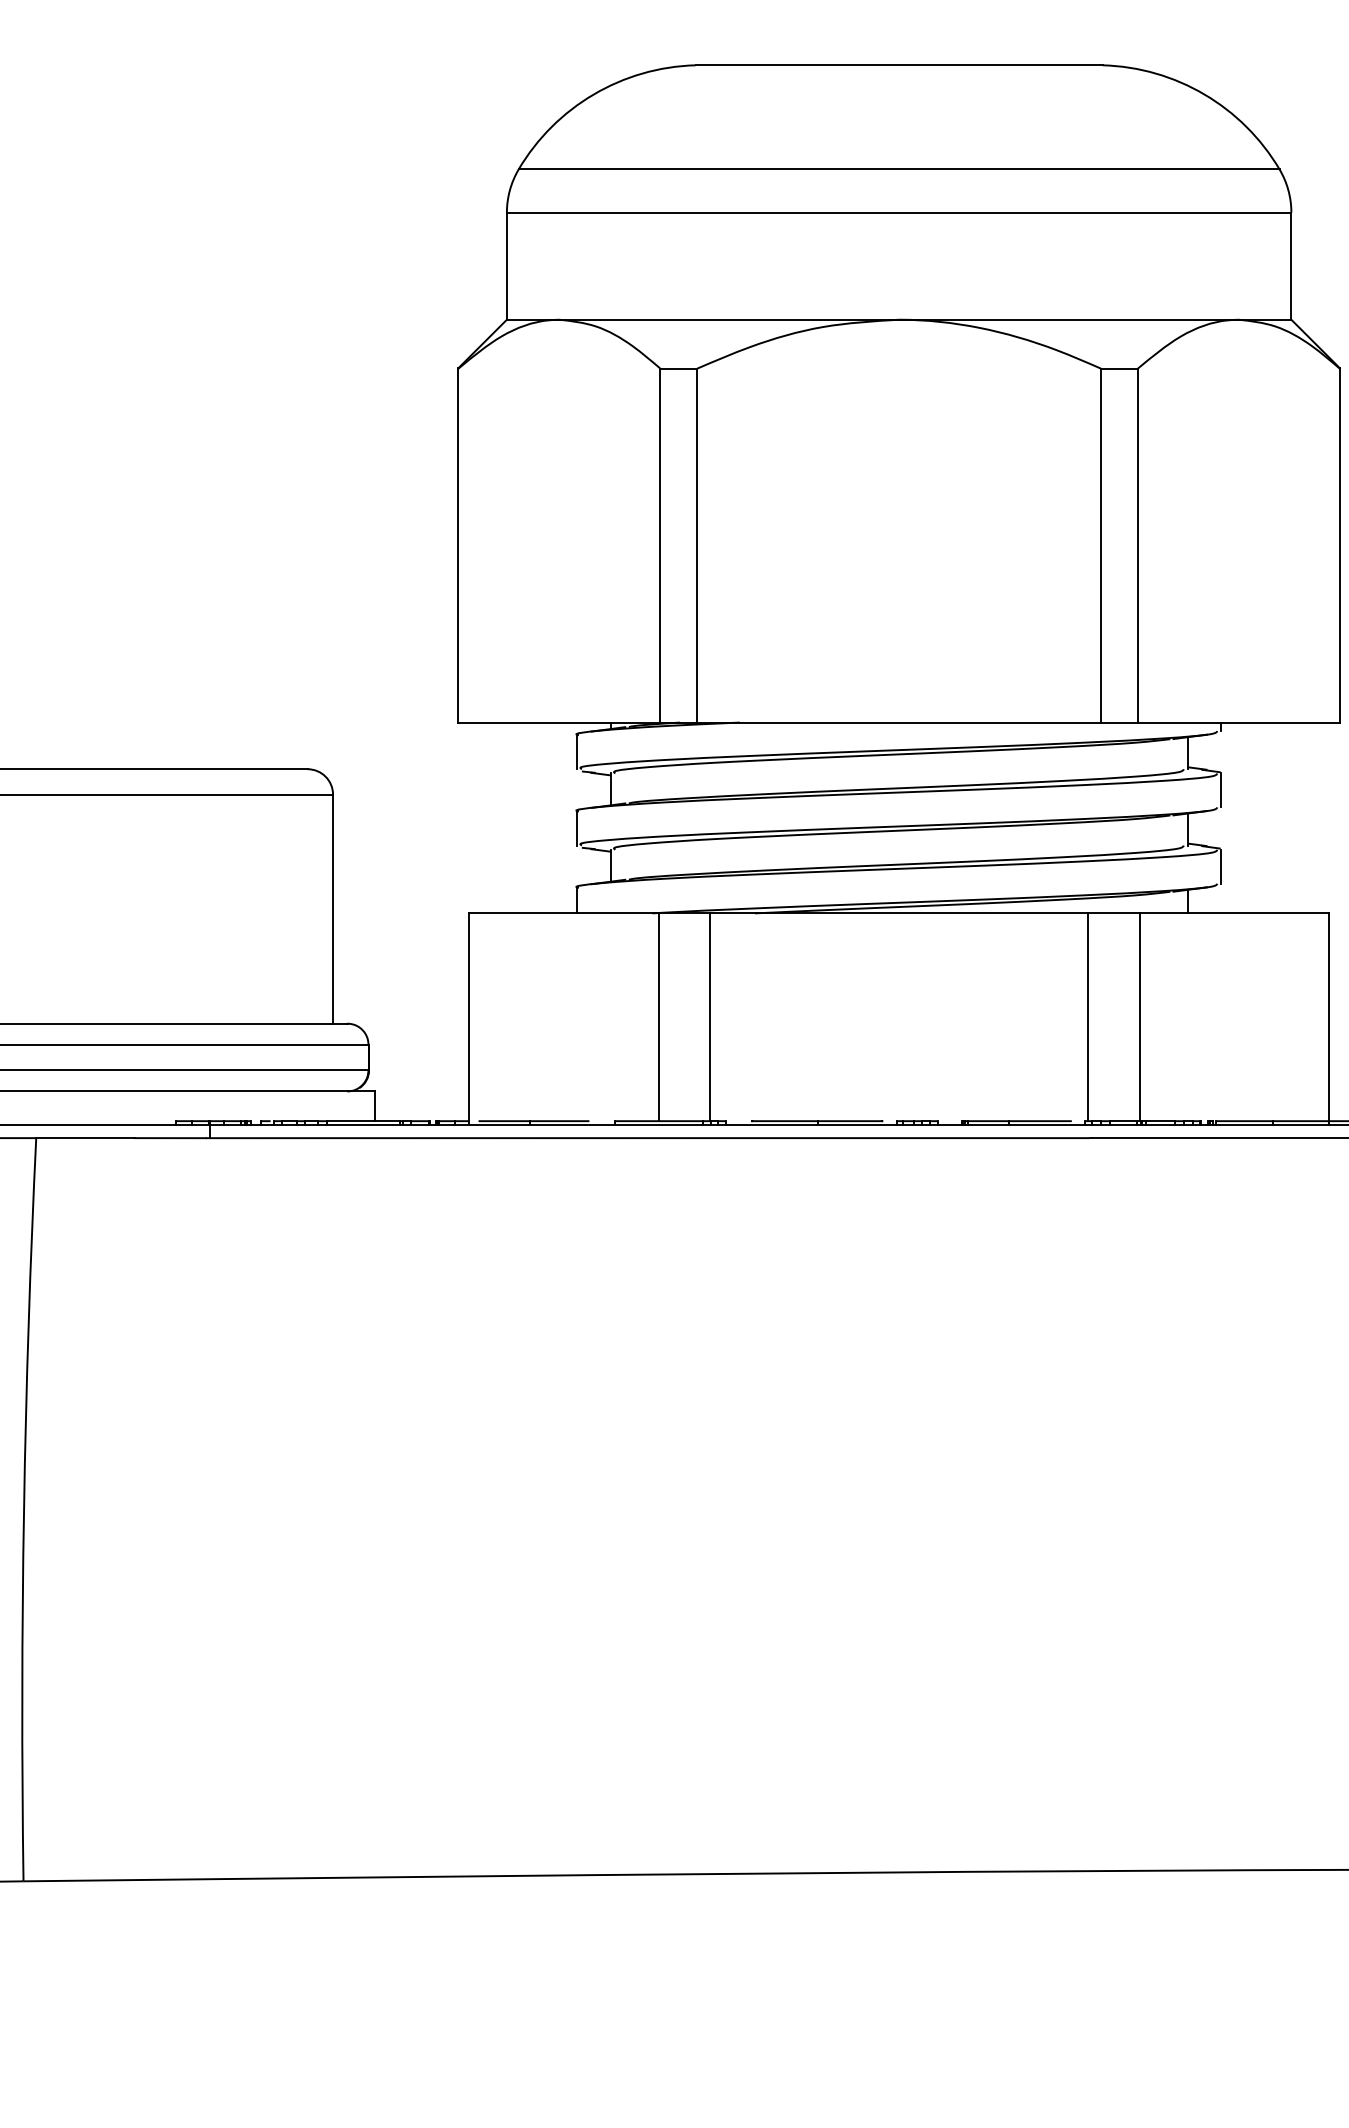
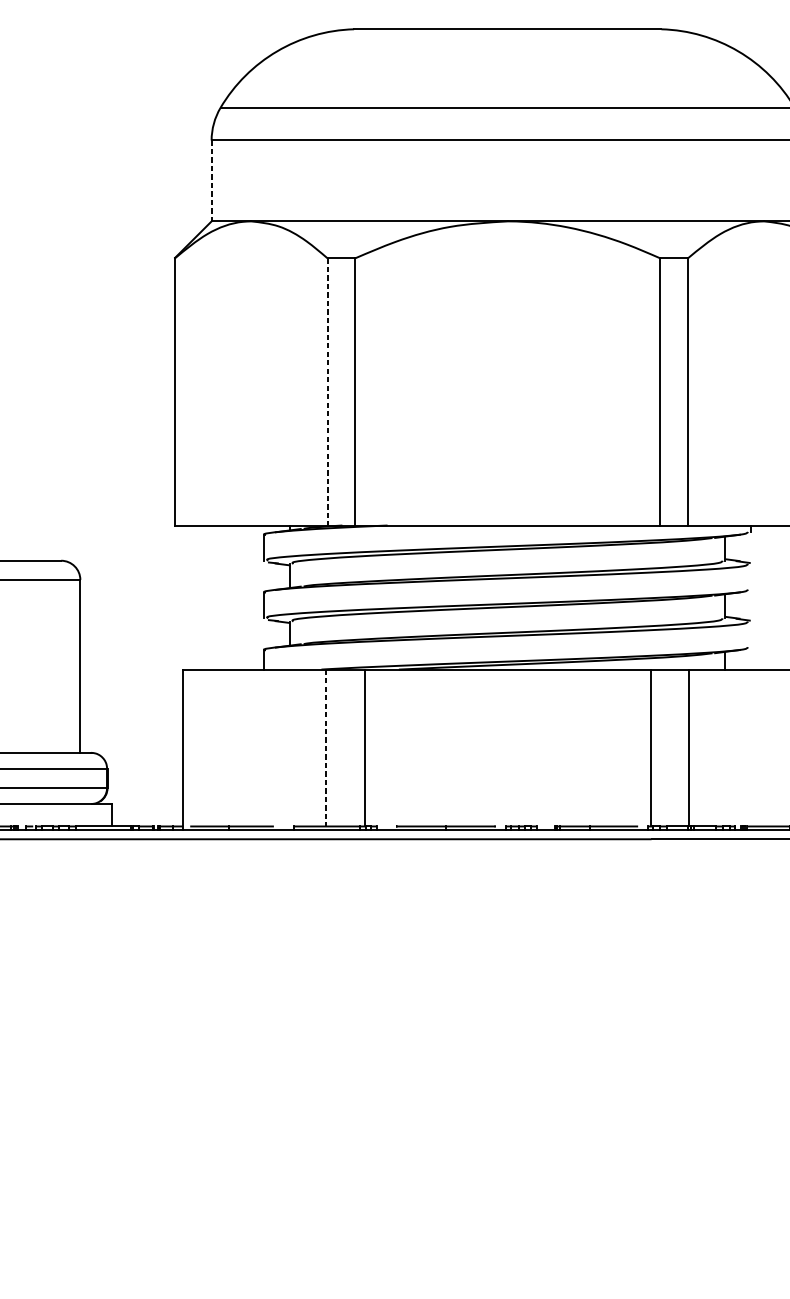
line: (506, 266) -> (211, 181), solid -> dashed
line: (660, 545) -> (327, 391), solid -> dashed
line: (1221, 790) -> (751, 576), removed
line: (1221, 866) -> (751, 634), removed
line: (658, 1017) -> (326, 748), solid -> dashed

